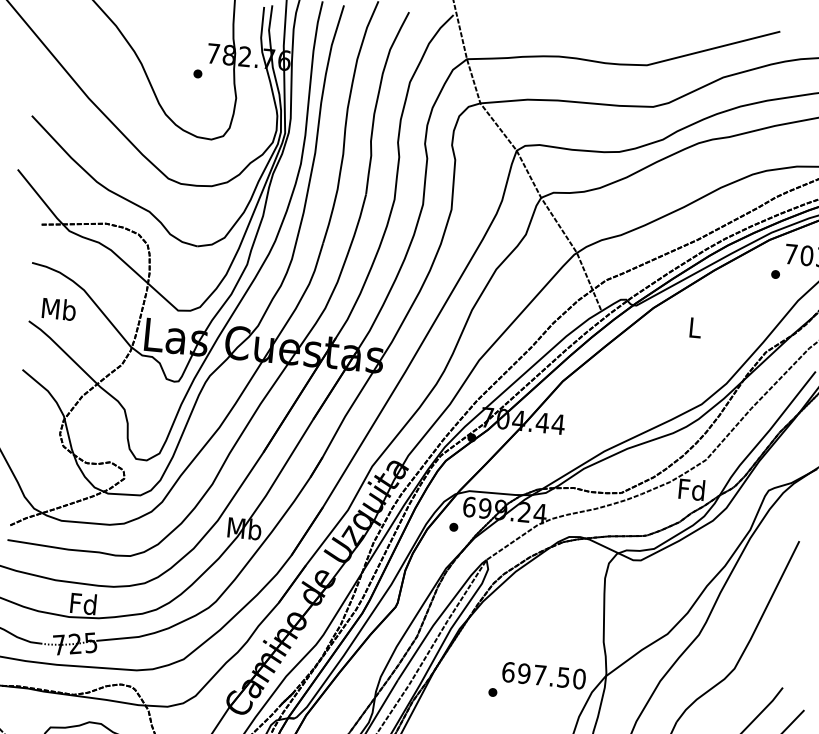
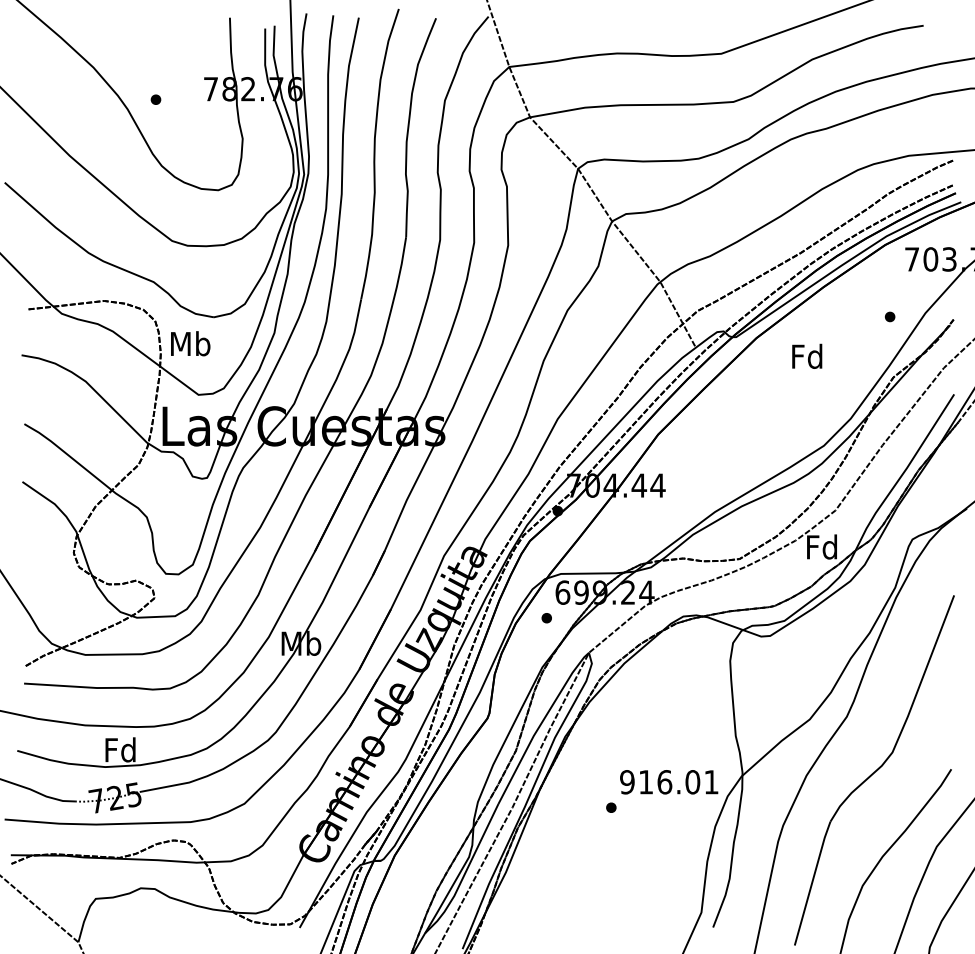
part: (197, 73) -> (155, 99), moved
part: (775, 274) -> (890, 316), moved
text: (59, 309) -> (190, 343), moved
text: (695, 326) -> (807, 355), L -> Fd
text: (544, 675) -> (669, 782), 697.50 -> 916.01

